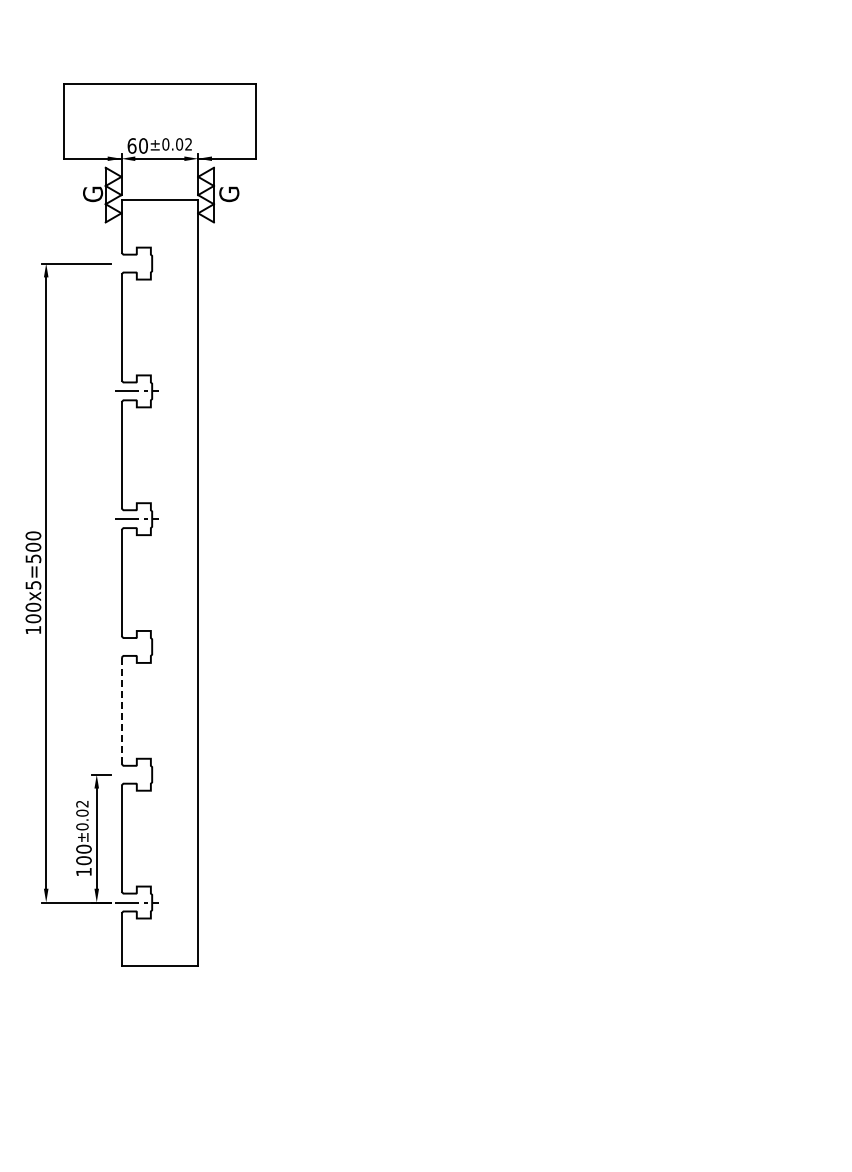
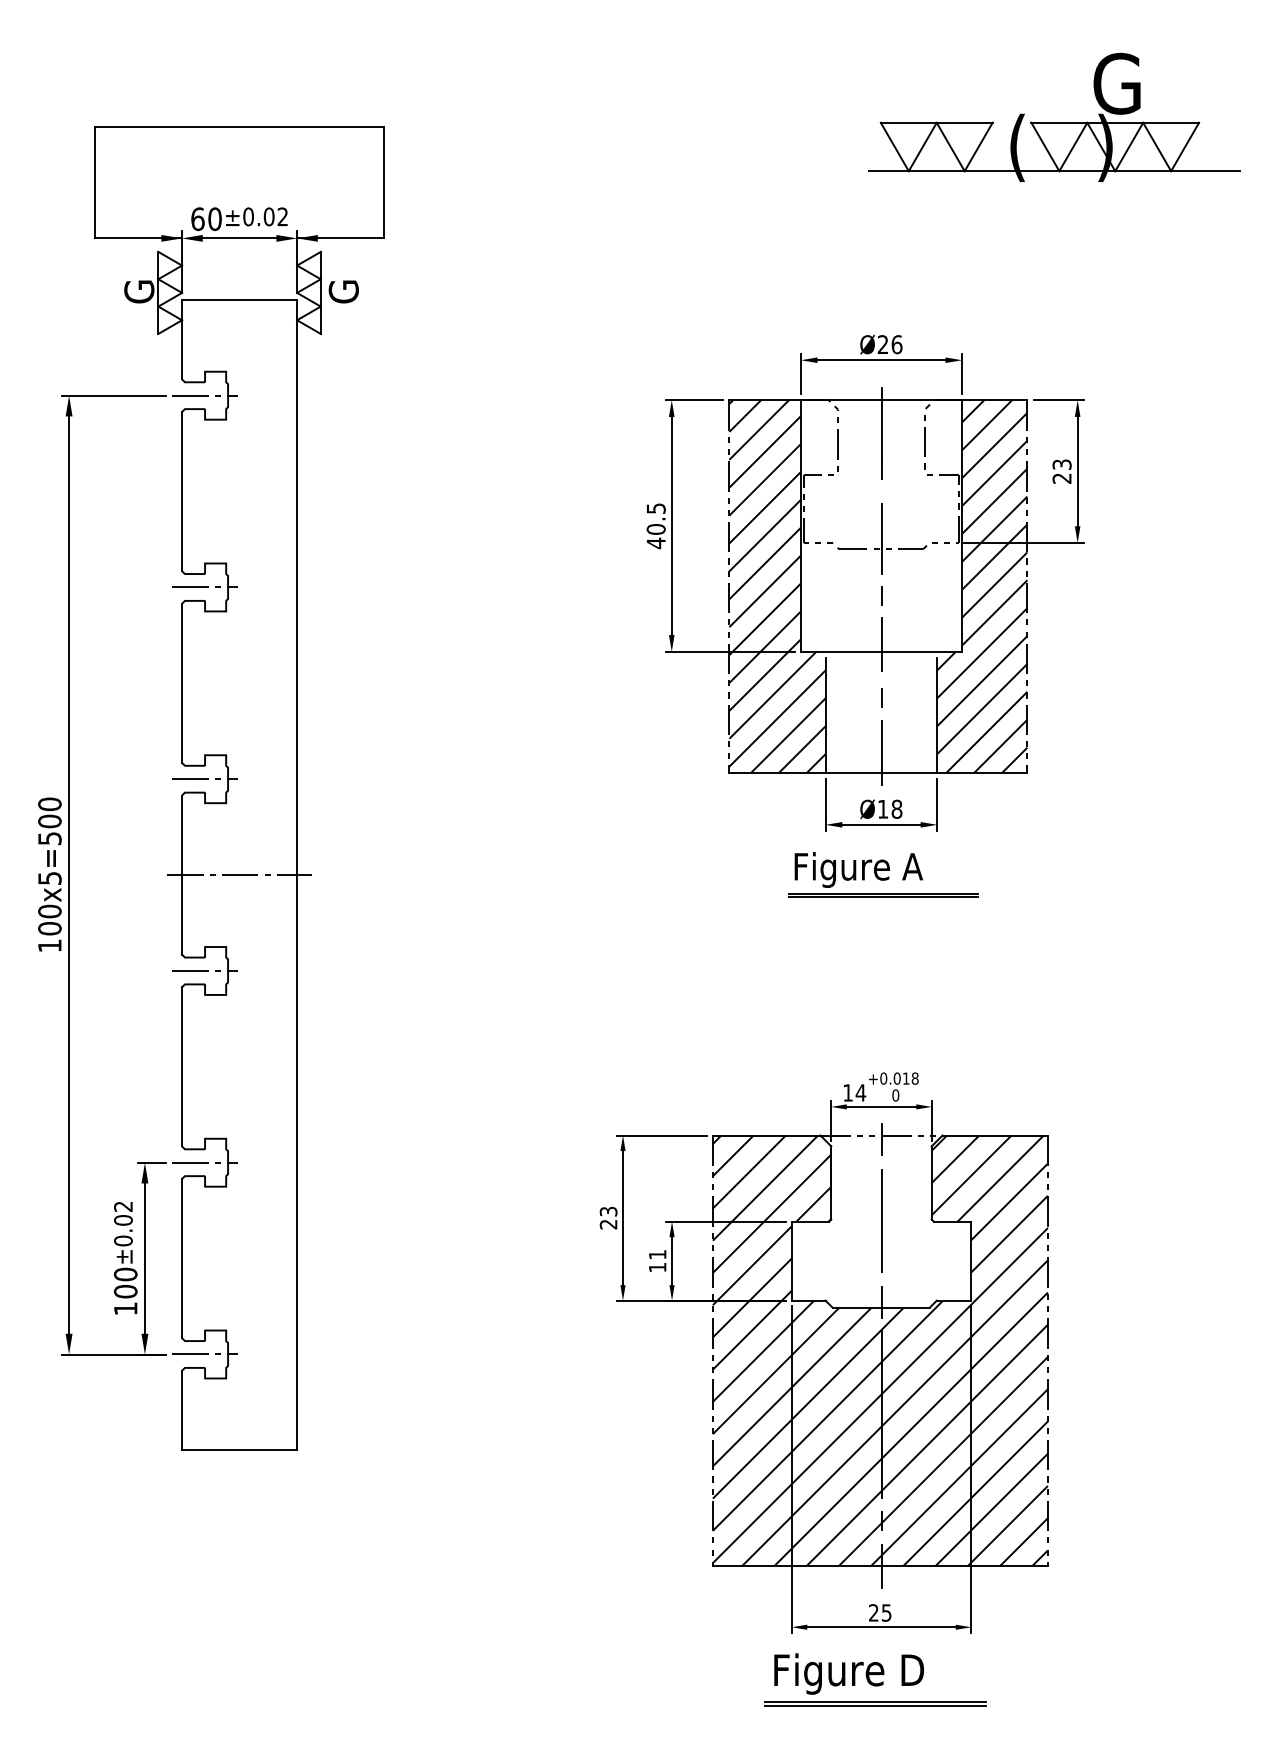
part: (702, 78) -> (1053, 117), added
line: (136, 263) -> (204, 395), added
part: (576, 410) -> (864, 616), added
line: (159, 583) -> (239, 875), added
line: (136, 646) -> (204, 970), added
line: (121, 710) -> (182, 1066), dashed -> solid
line: (136, 774) -> (204, 1162), added
part: (549, 925) -> (824, 1388), added

